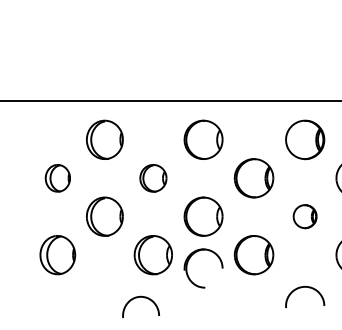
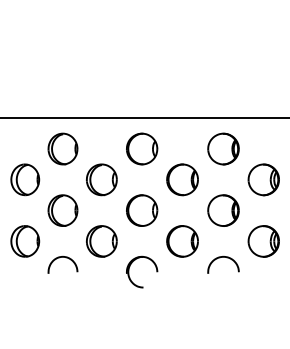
part: (58, 177) -> (25, 179), size x1.43
part: (152, 177) -> (101, 179), size x1.43
part: (305, 216) -> (223, 210), size x1.67
part: (194, 255) -> (134, 261), moved
curve: (301, 288) -> (220, 258), moved
curve: (136, 298) -> (59, 258), moved

